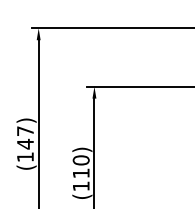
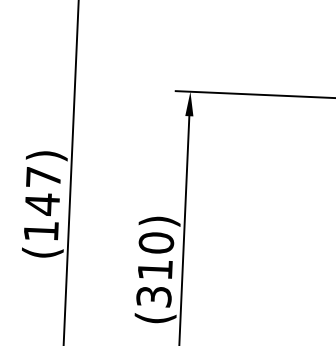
text: (80, 186) -> (152, 296), (110) -> (310)

